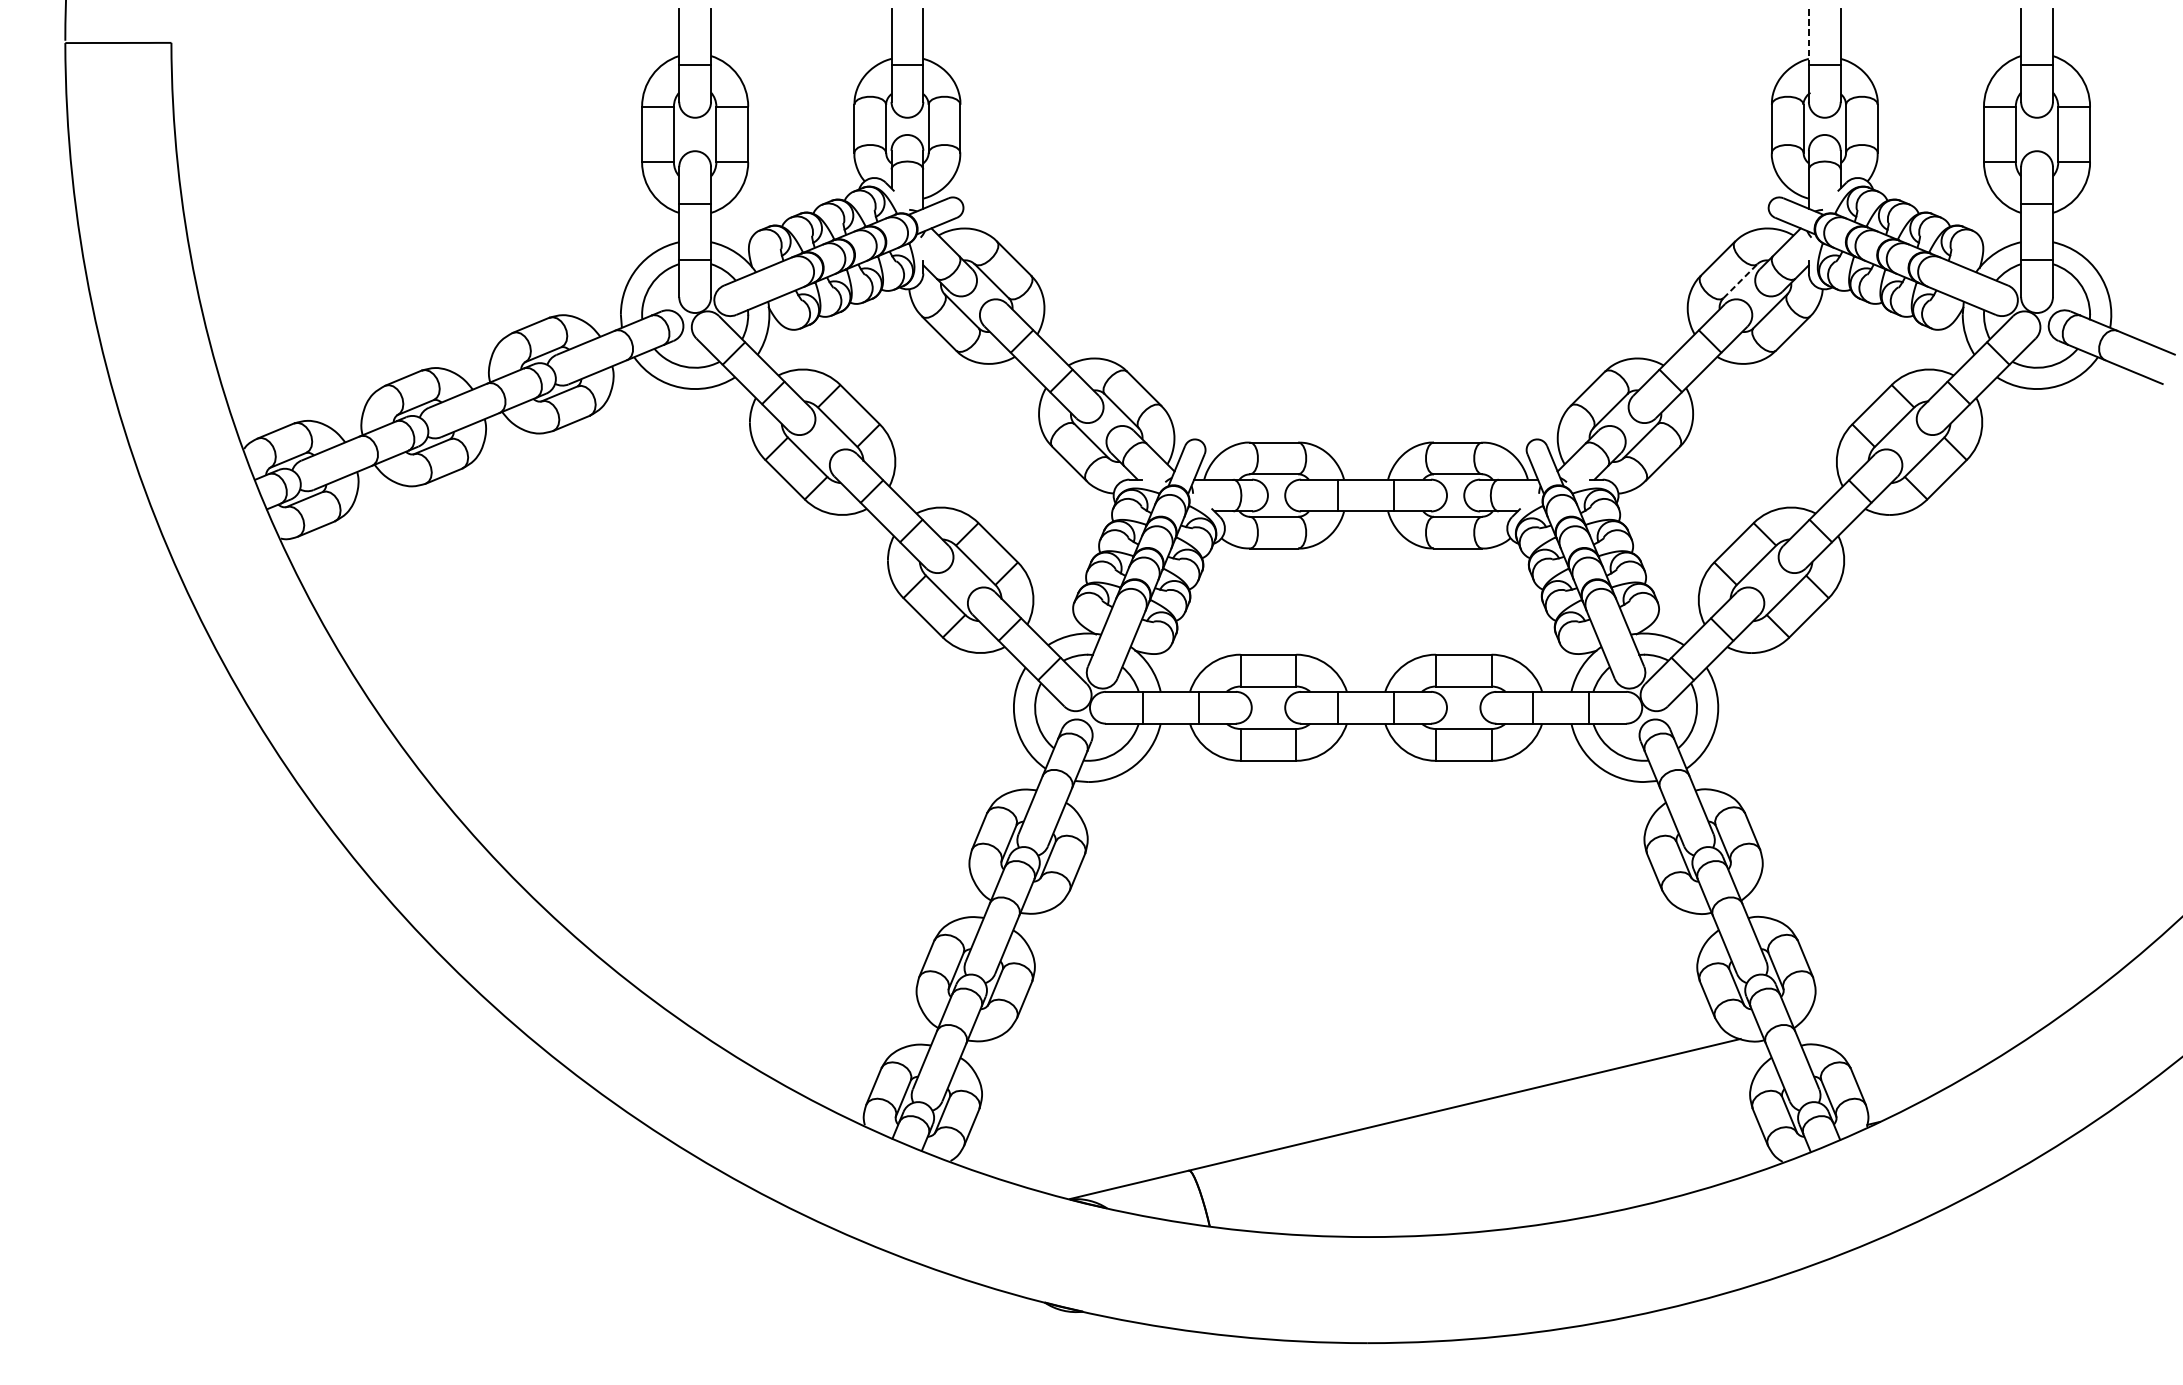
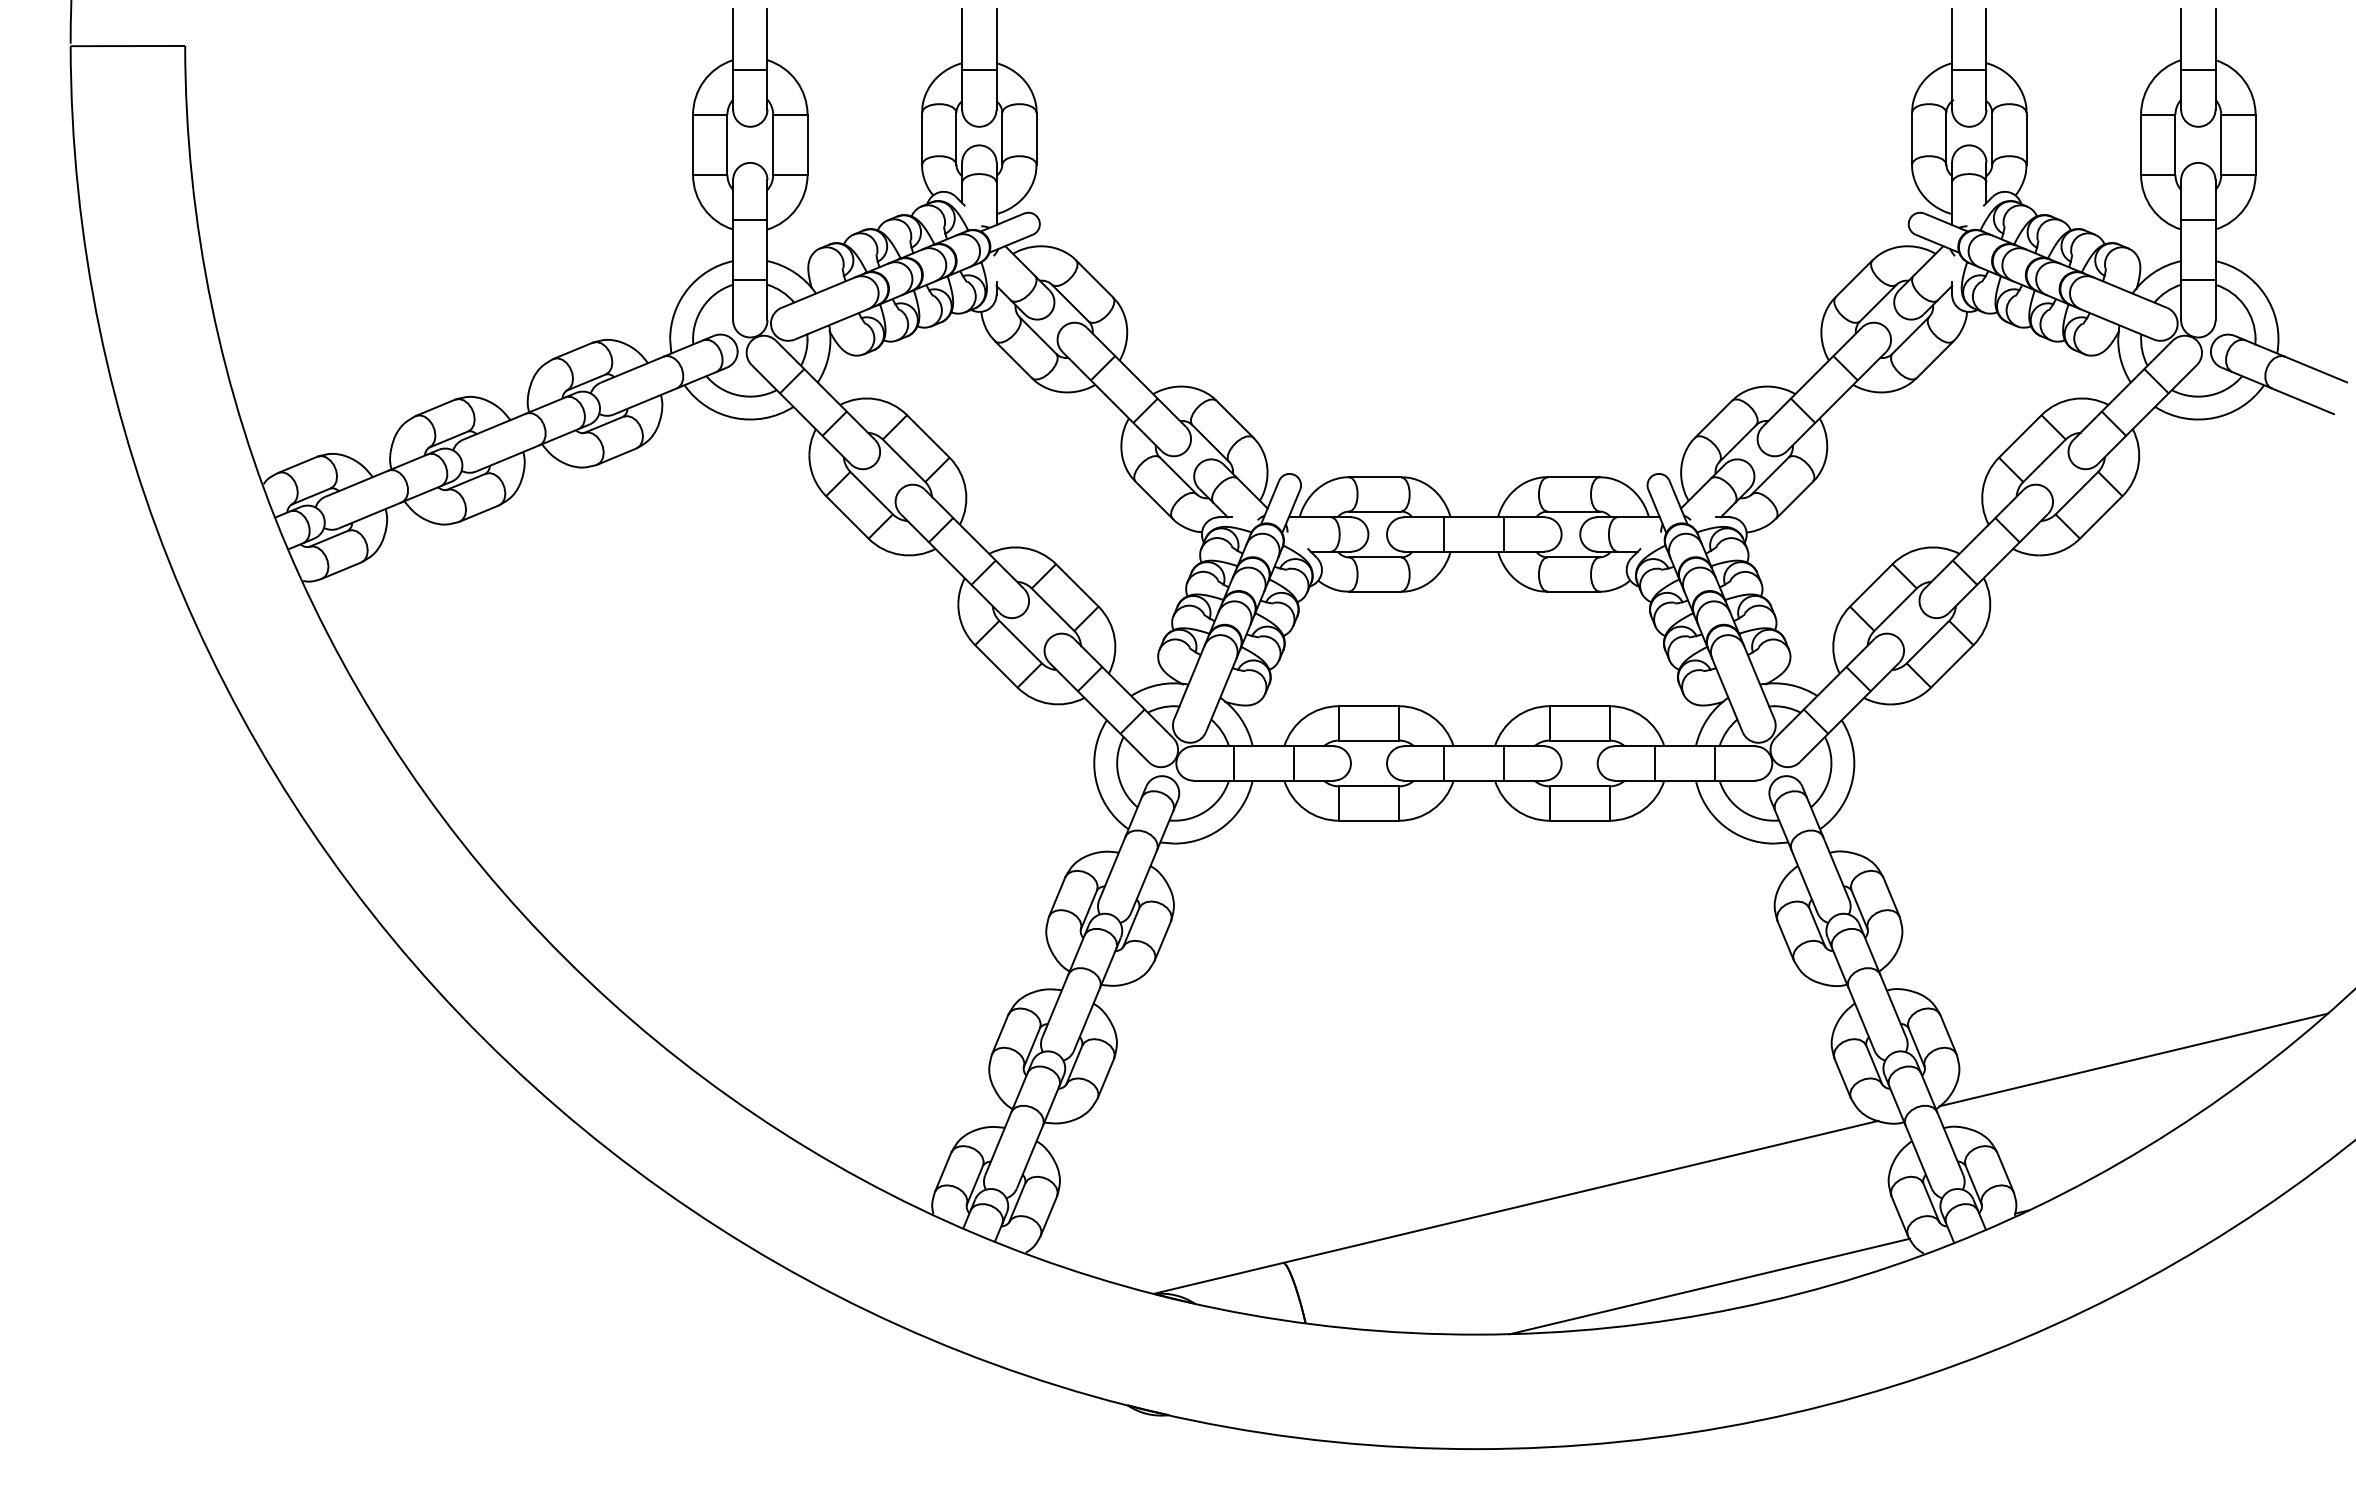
line: (1809, 37) -> (1952, 40), dashed -> solid
line: (1740, 280) -> (1878, 302), dashed -> solid
line: (1976, 982) -> (2133, 1059), added
line: (1584, 1192) -> (1709, 1286), added

